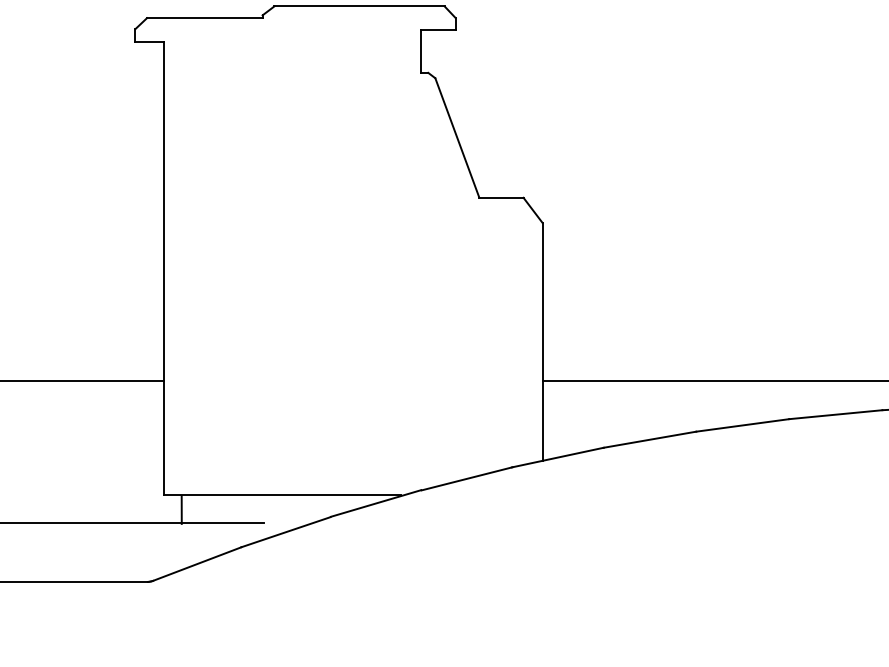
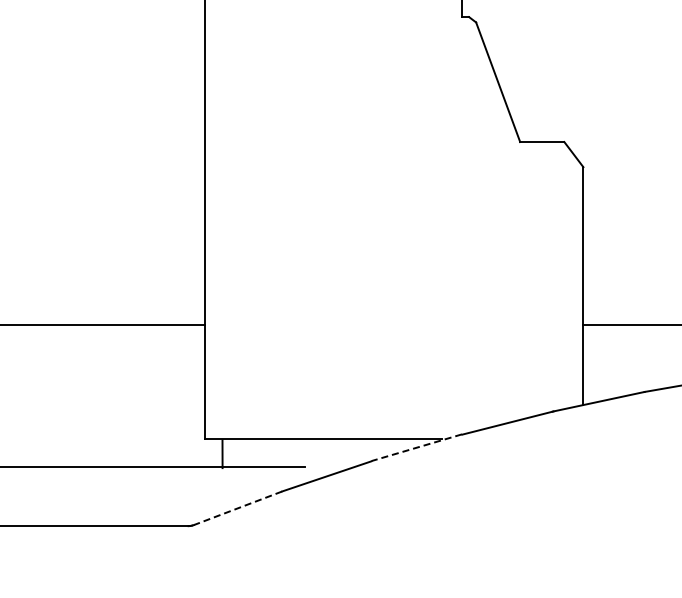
line: (375, 503) -> (416, 447), solid -> dashed
line: (196, 564) -> (237, 508), solid -> dashed

